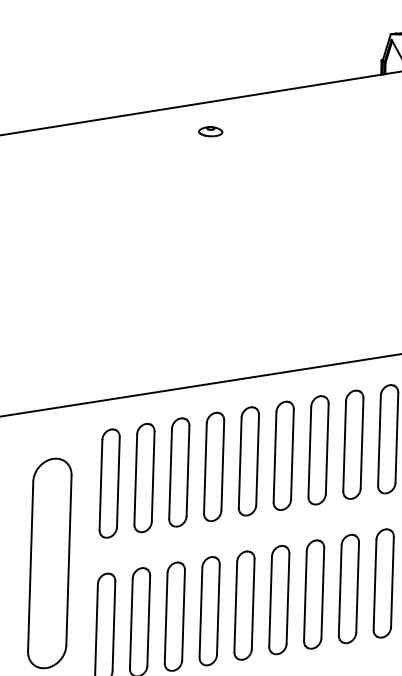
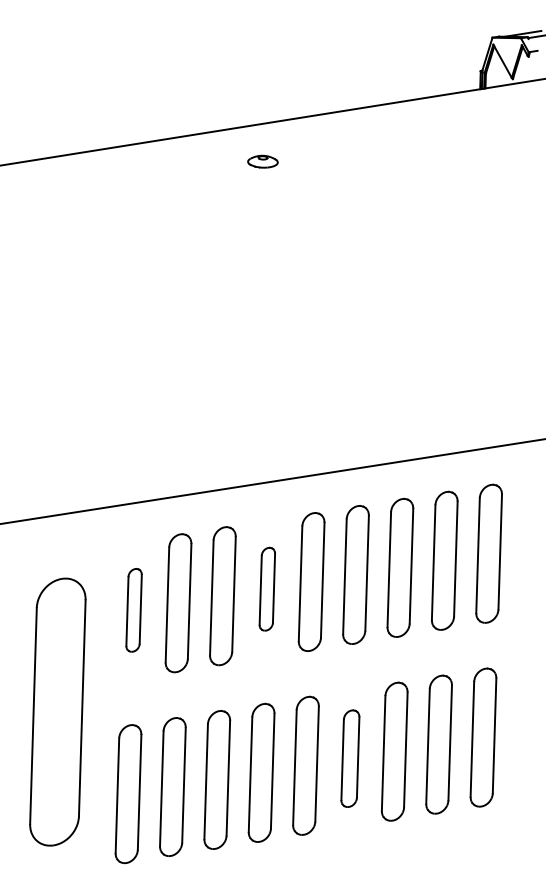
part: (214, 467) -> (267, 589), size x0.6
part: (109, 483) -> (133, 610), size x0.6
part: (279, 599) -> (350, 758), size x0.7

